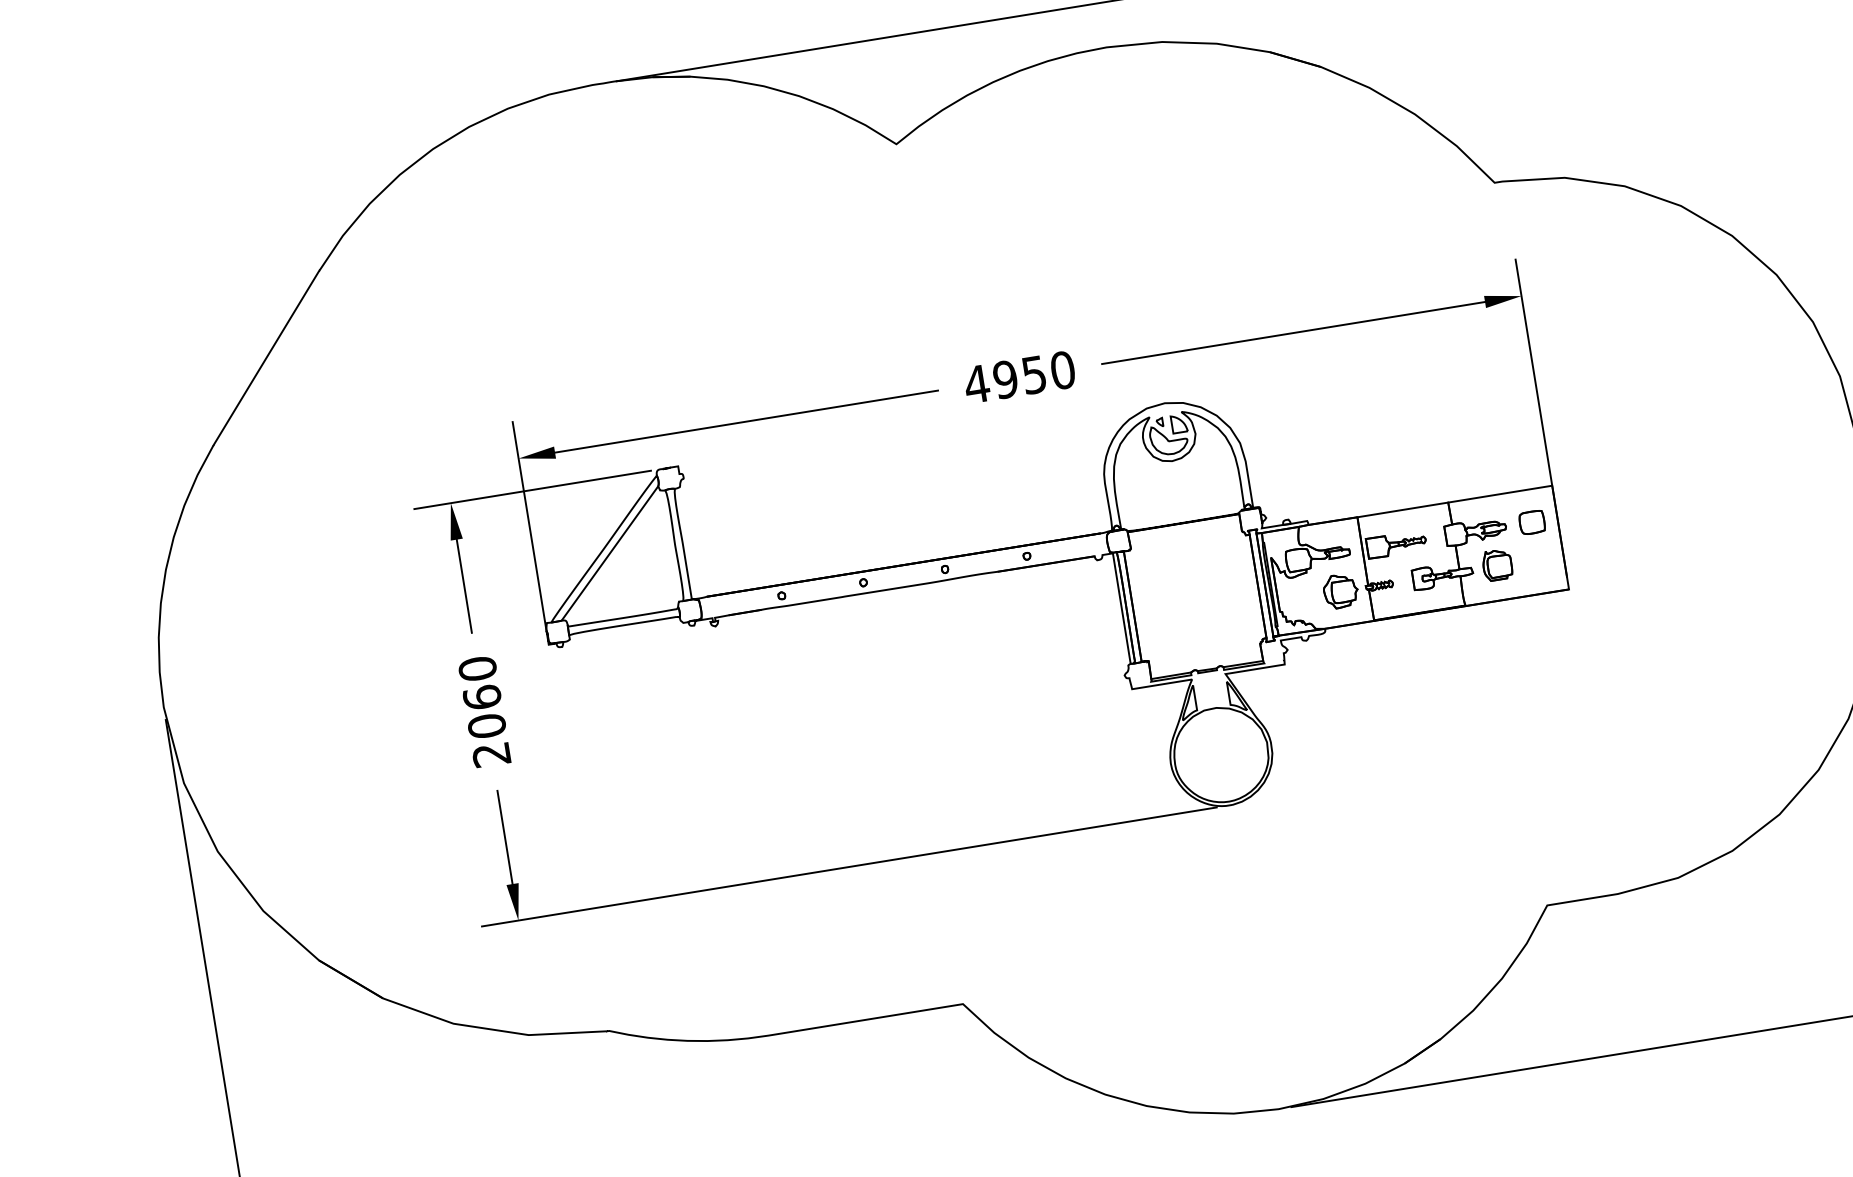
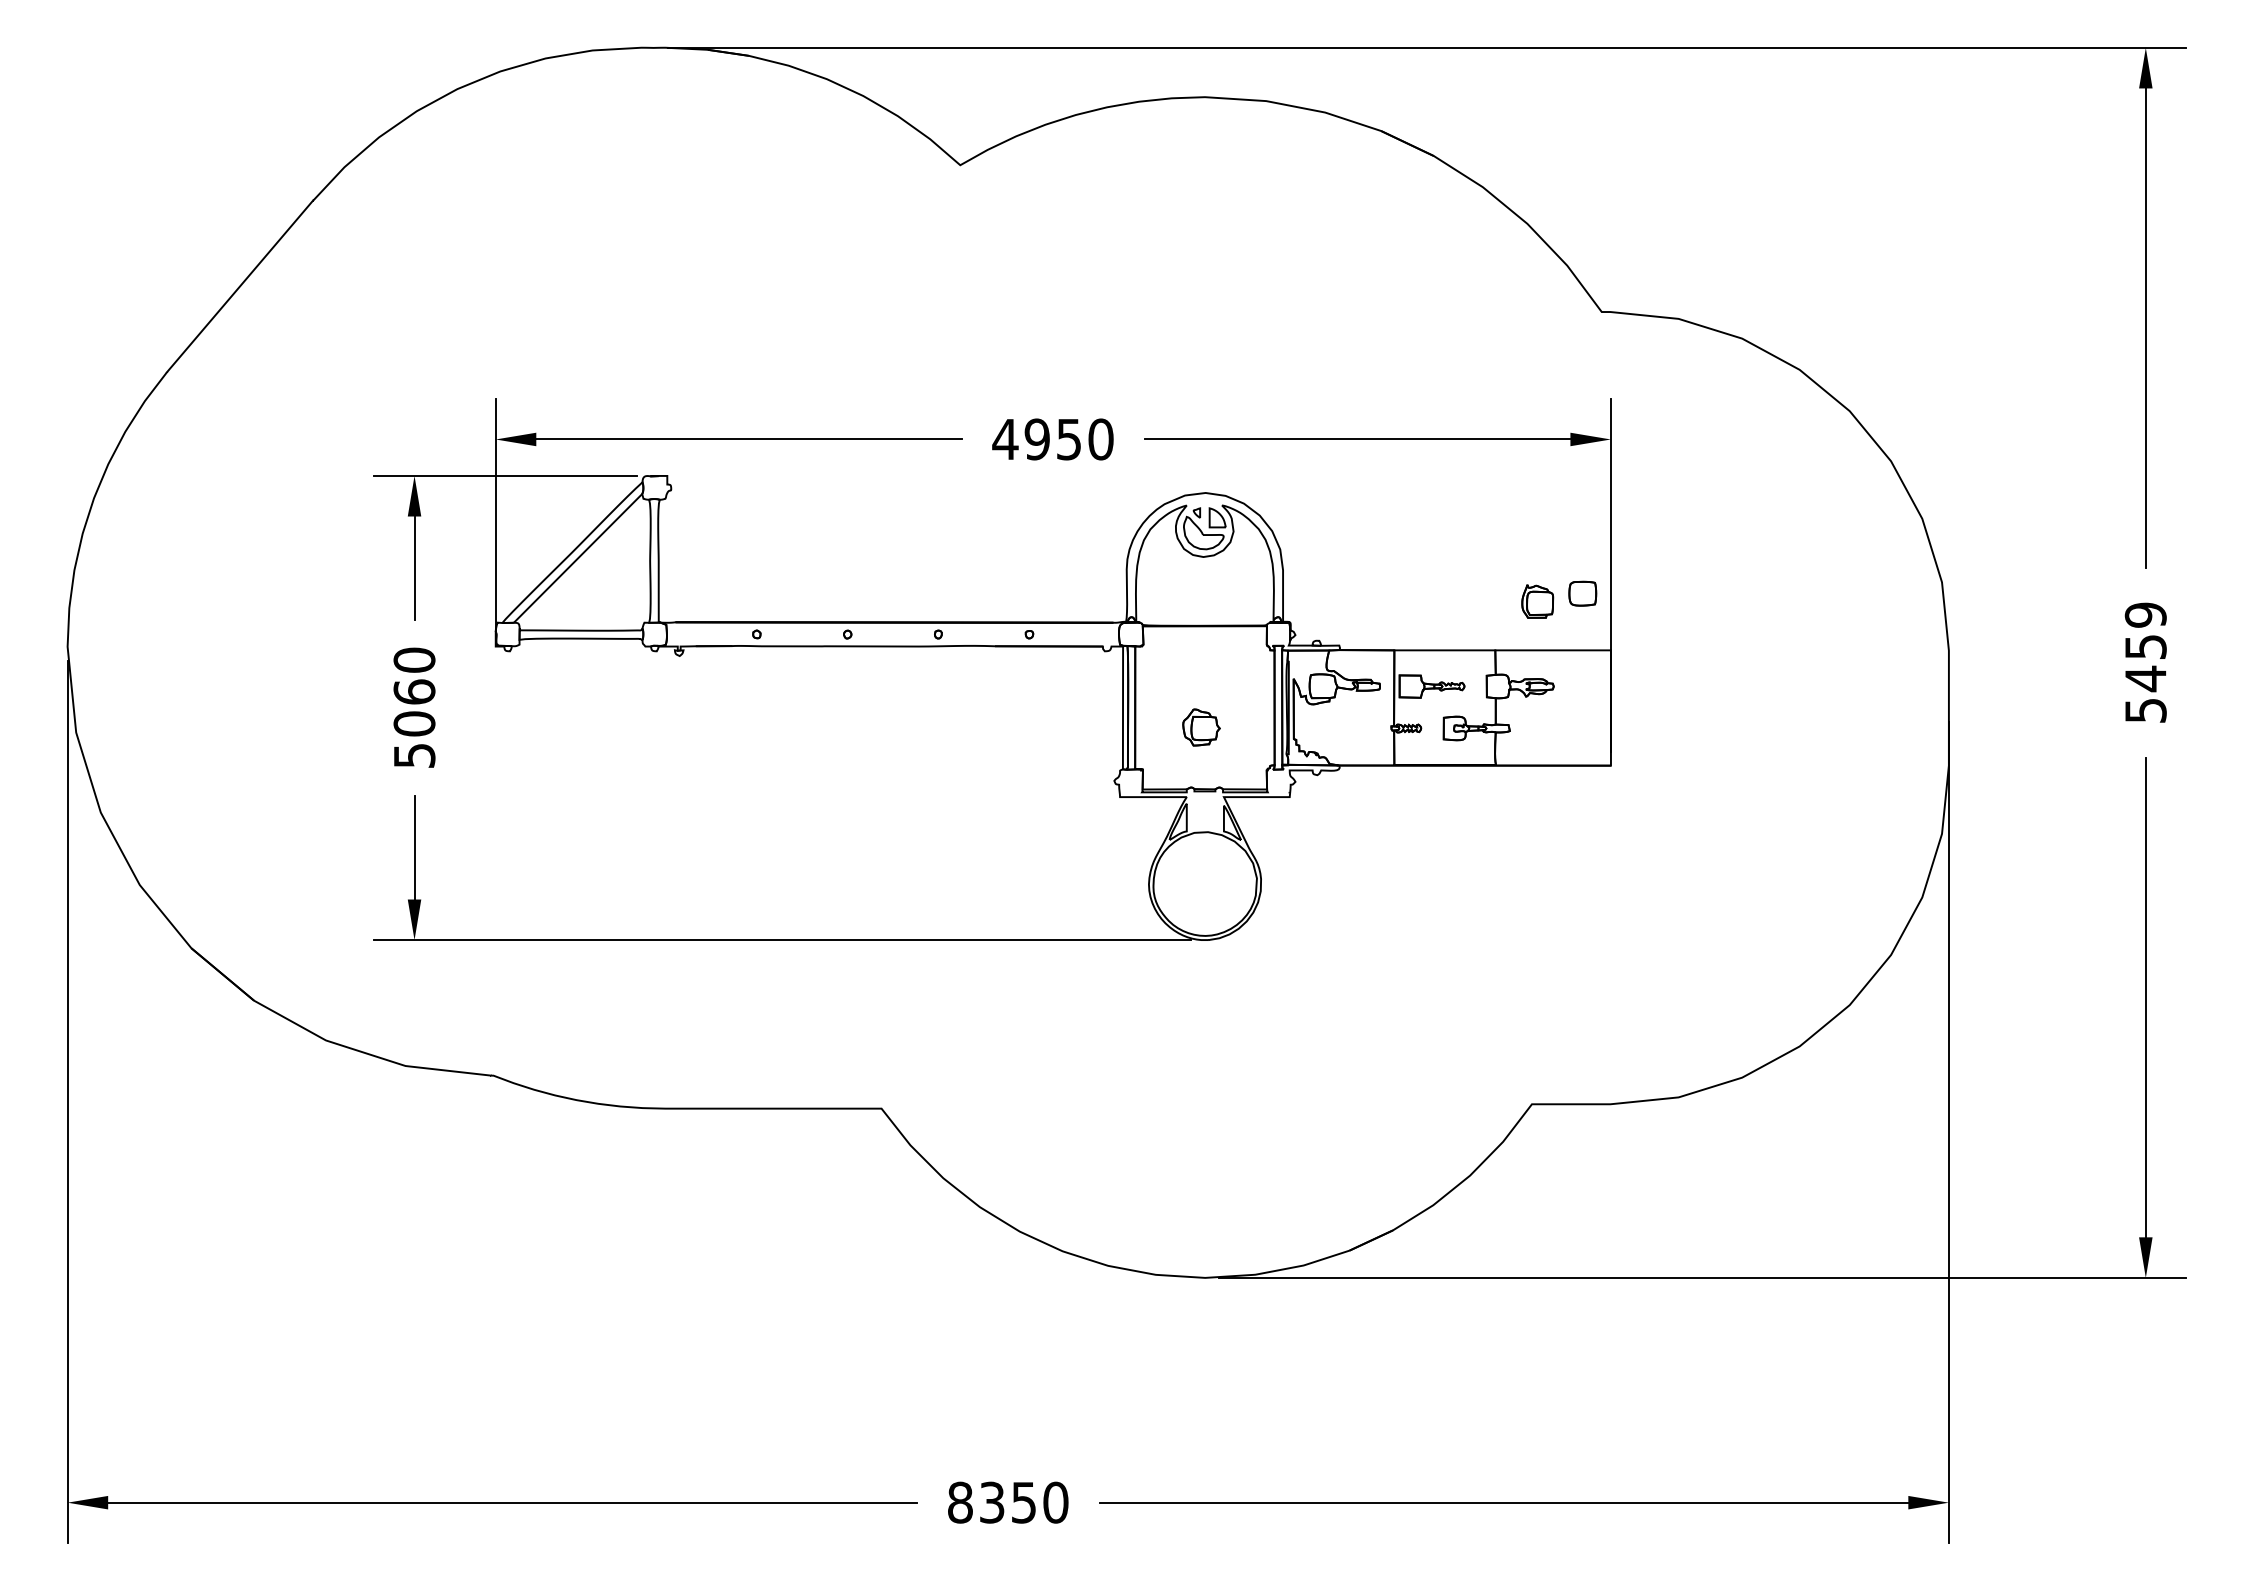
part: (1531, 522) -> (1582, 593), moved
part: (1497, 564) -> (1537, 601), moved
part: (1340, 591) -> (1201, 727), moved
text: (491, 754) -> (414, 755), 2060 -> 5060

